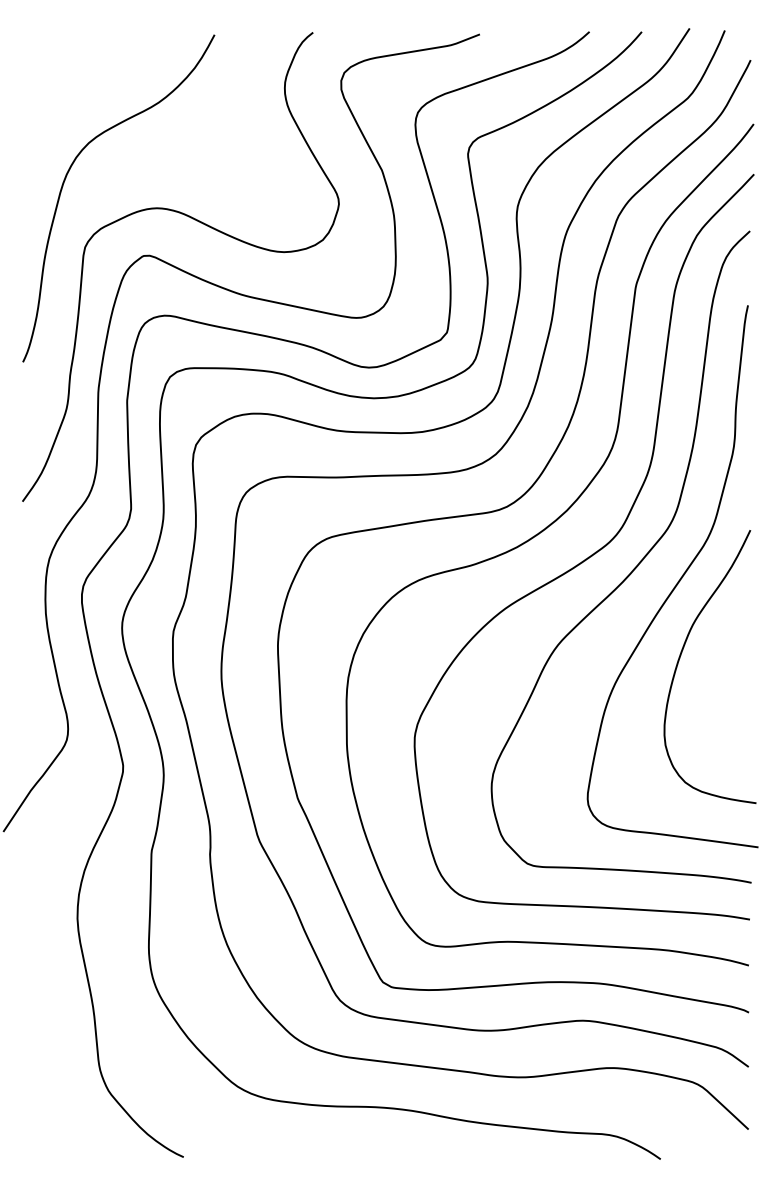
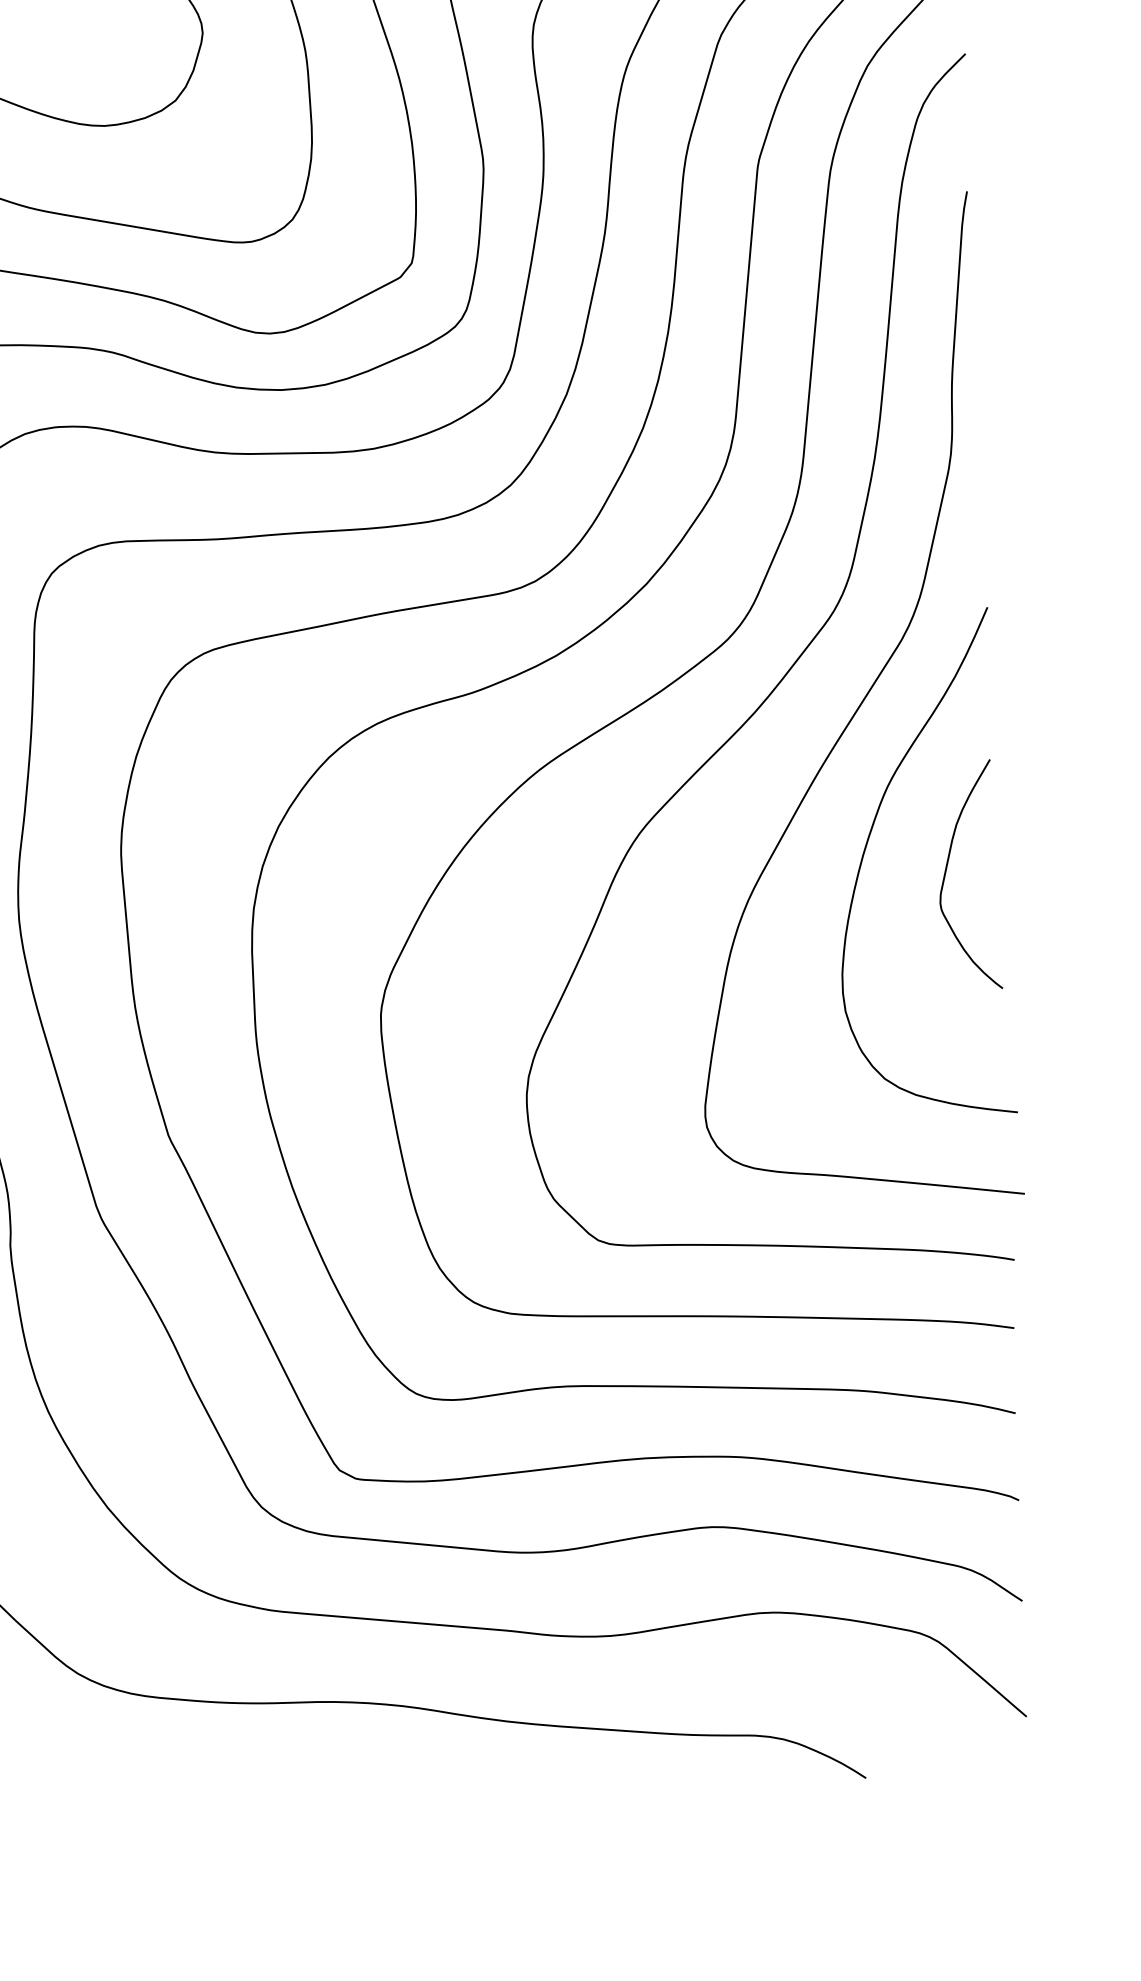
curve: (723, 672) -> (947, 872), added

